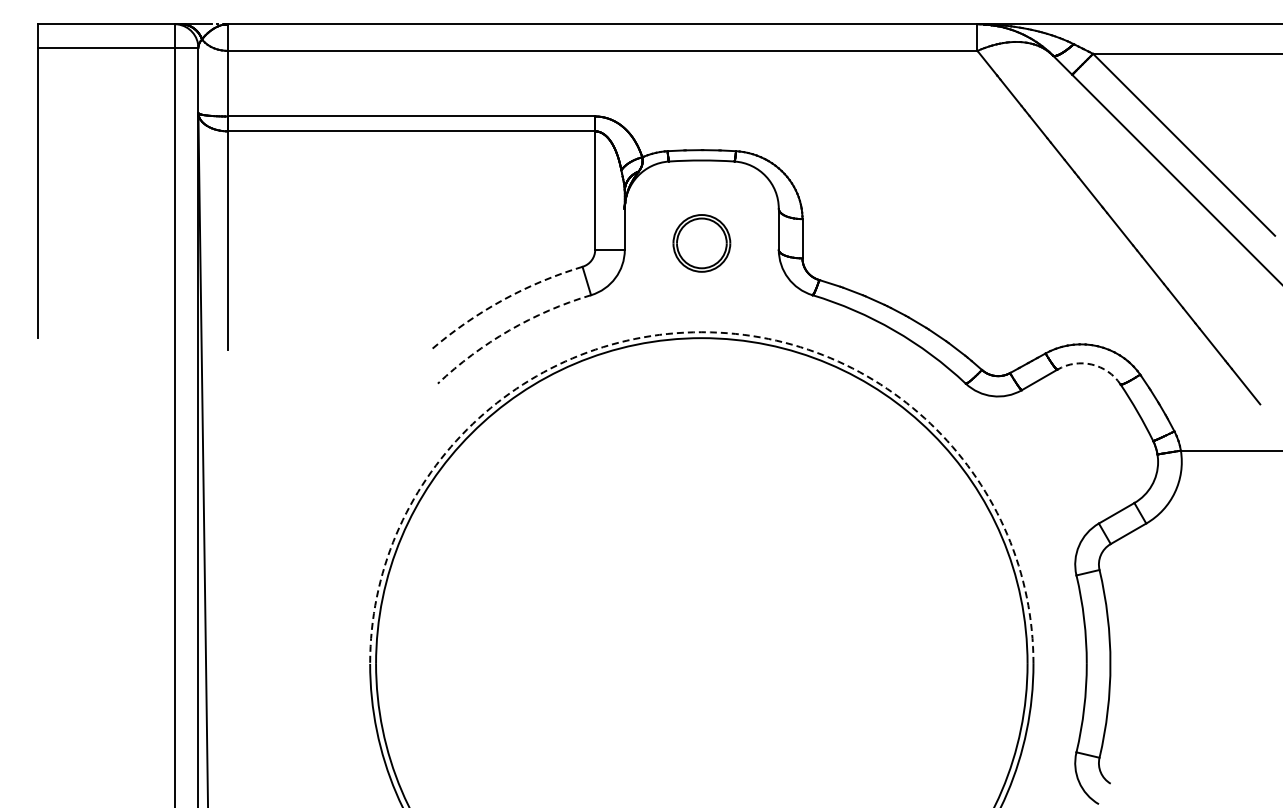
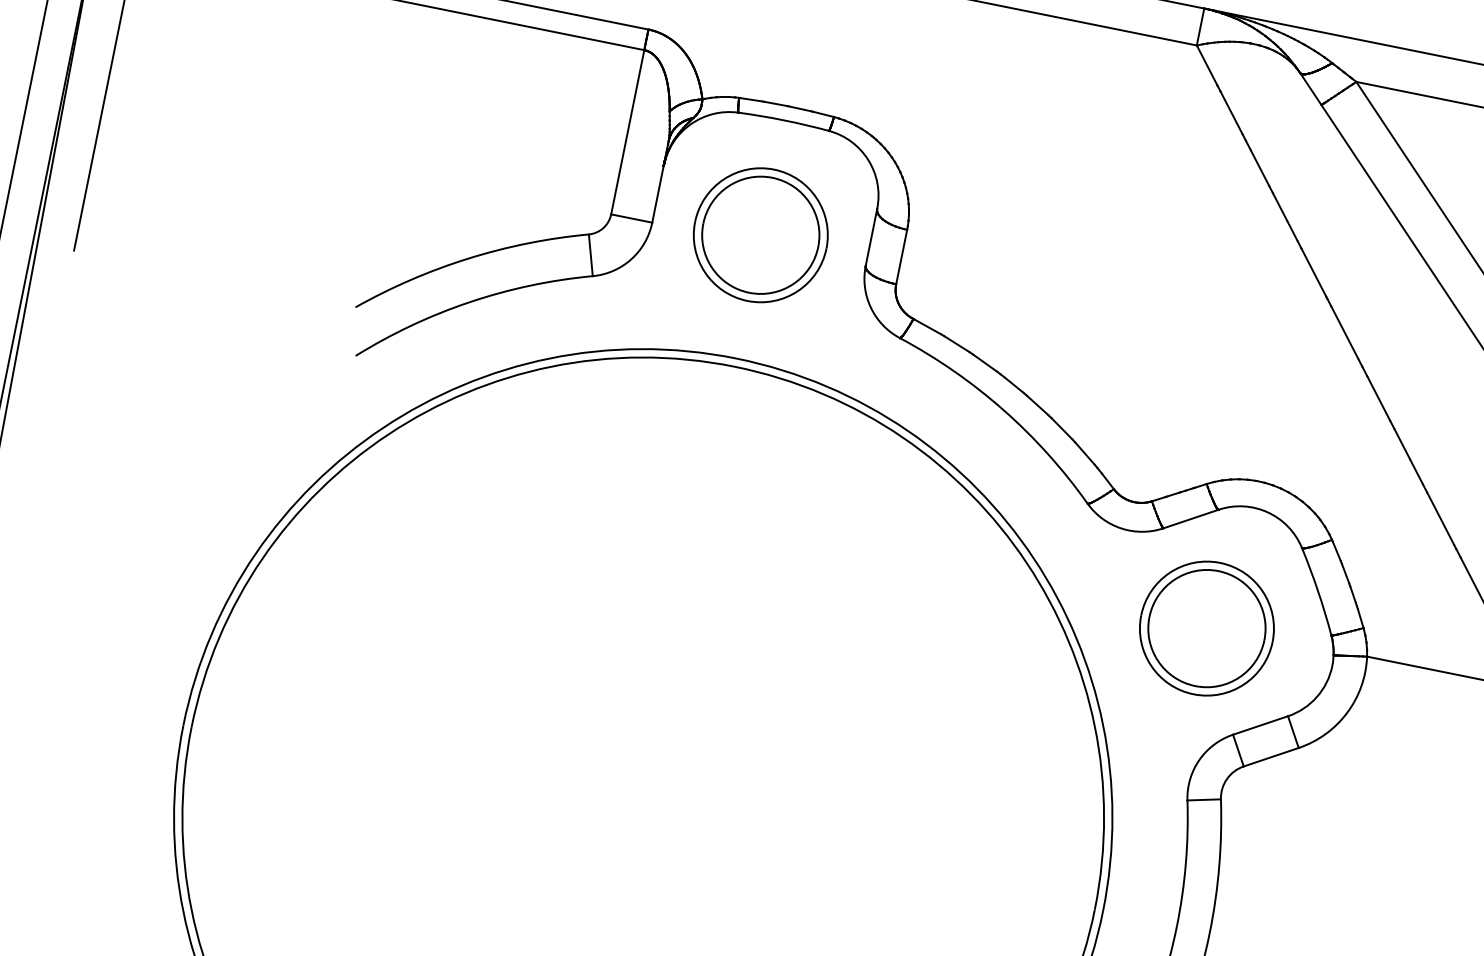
part: (701, 243) -> (760, 235), size x1.67
arc: (502, 300) -> (468, 258), dashed -> solid
arc: (509, 330) -> (469, 302), dashed -> solid
arc: (701, 332) -> (735, 358), dashed -> solid
arc: (1091, 364) -> (1267, 512), dashed -> solid
part: (1065, 453) -> (1206, 628), added

